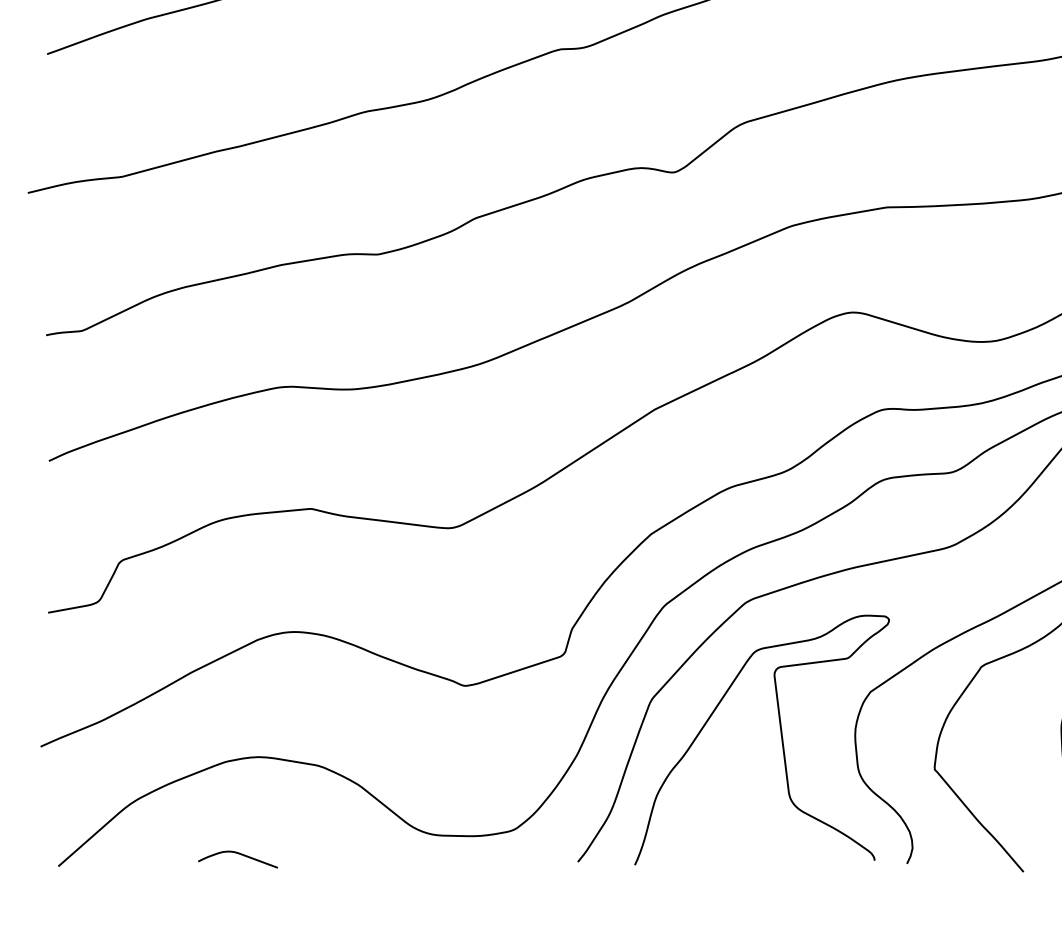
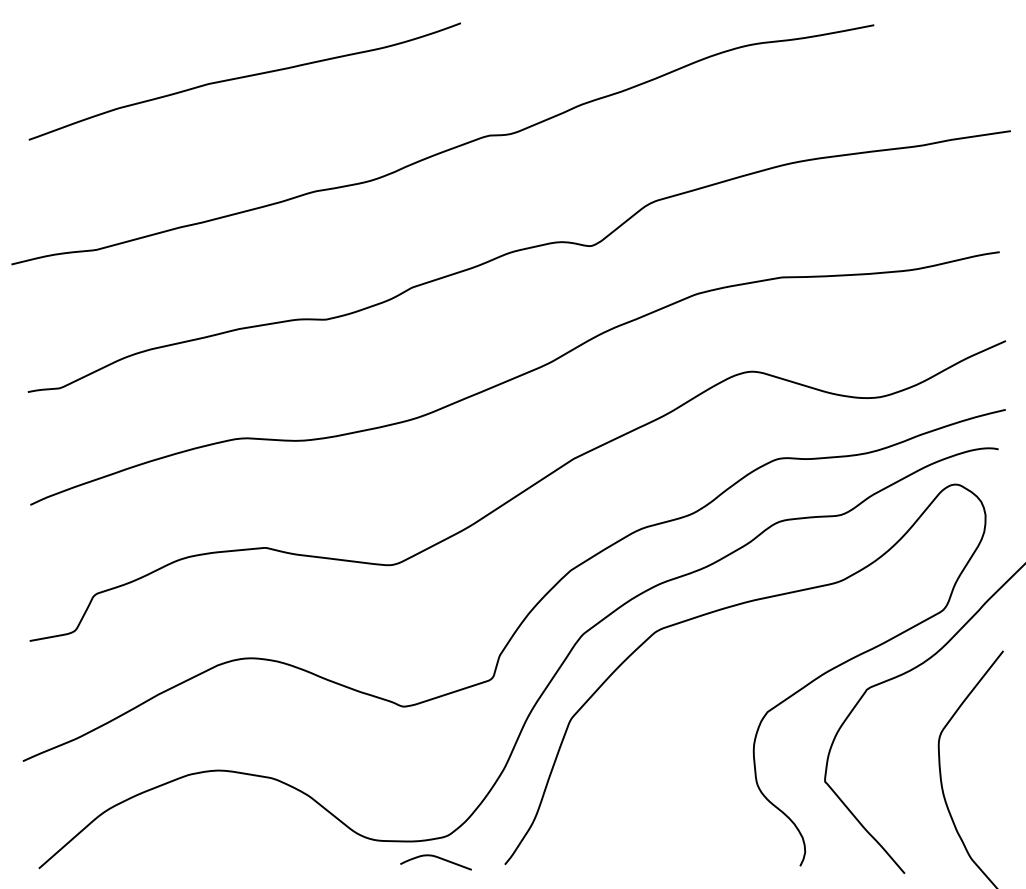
curve: (780, 733) -> (686, 749), removed
curve: (239, 855) -> (437, 858), moved

